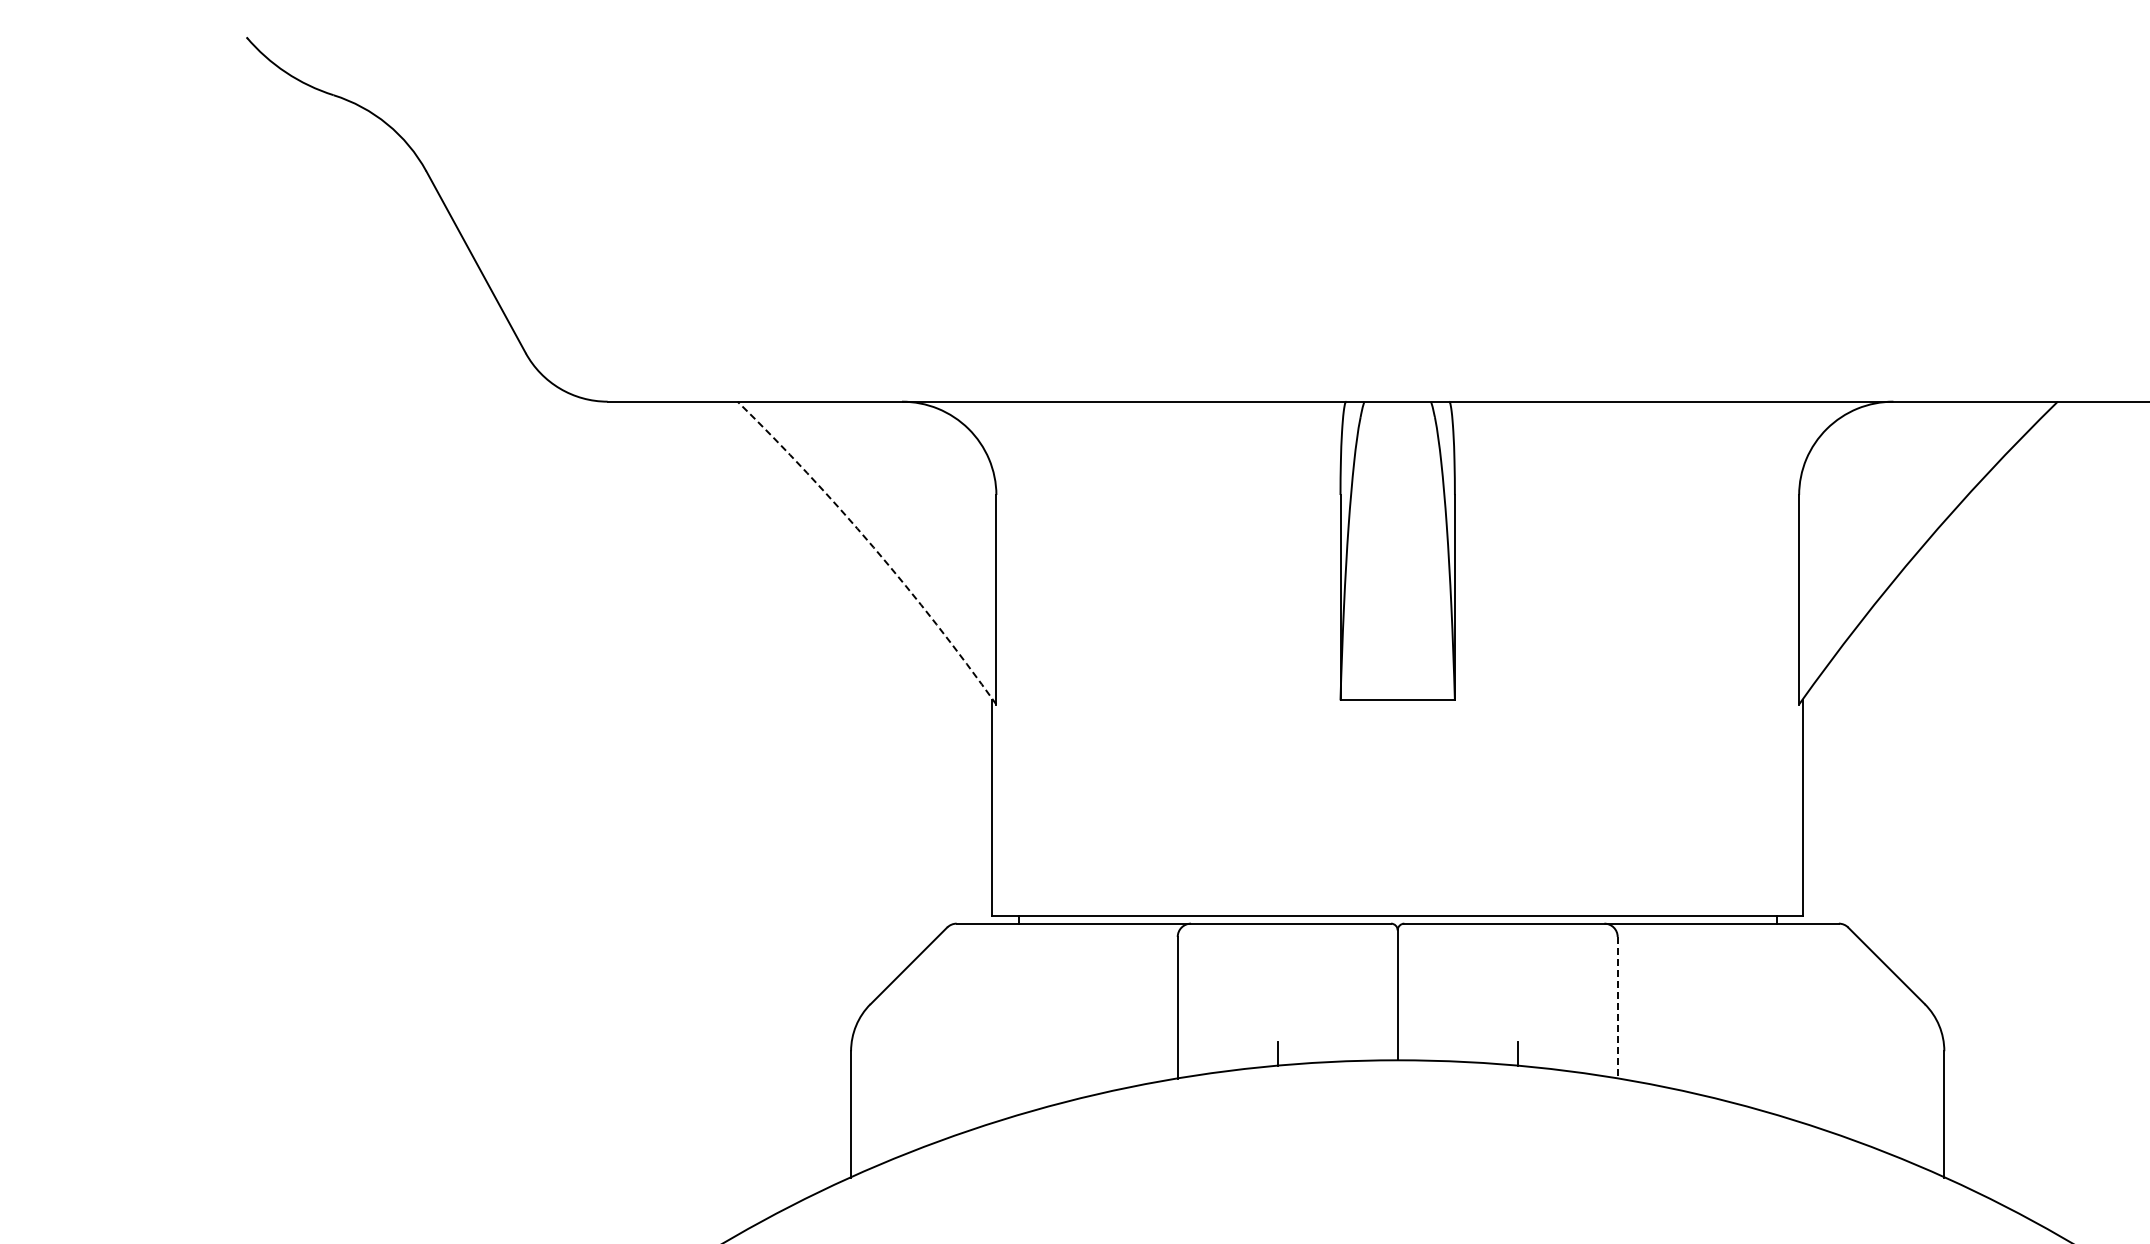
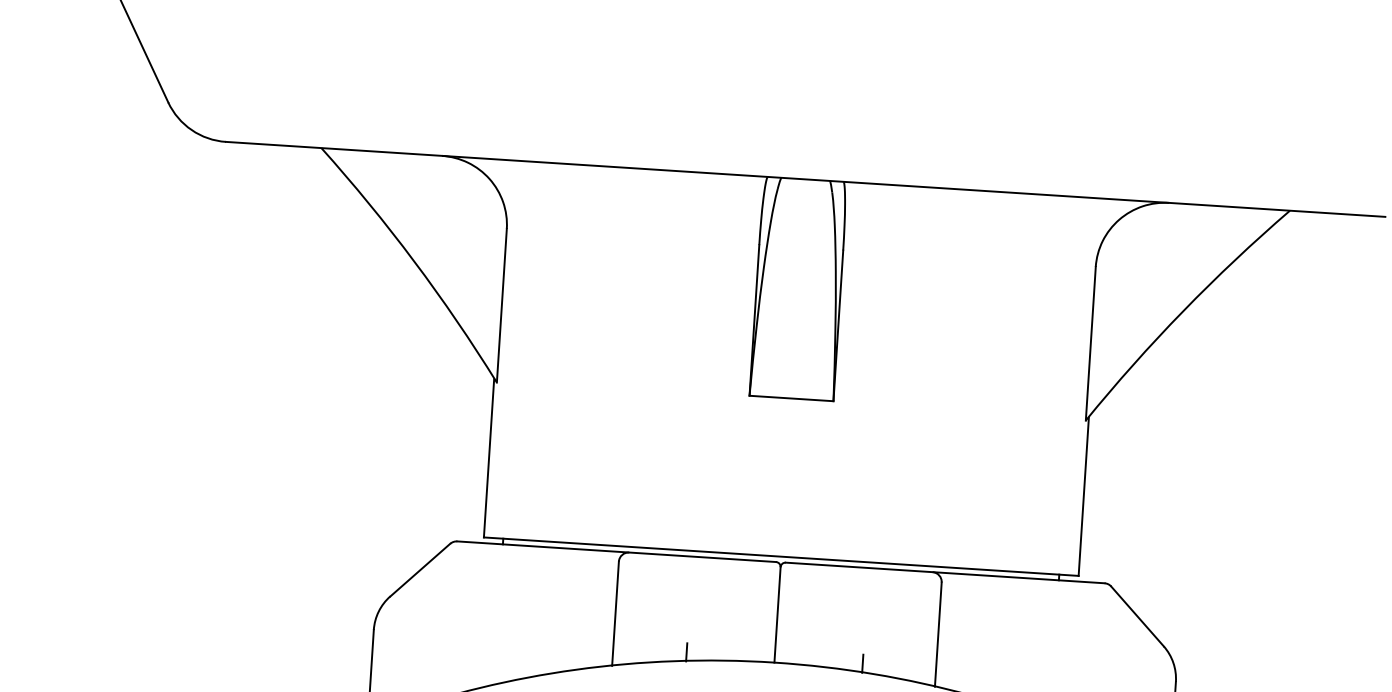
arc: (873, 547) -> (414, 261), dashed -> solid
line: (1617, 1007) -> (938, 634), dashed -> solid

